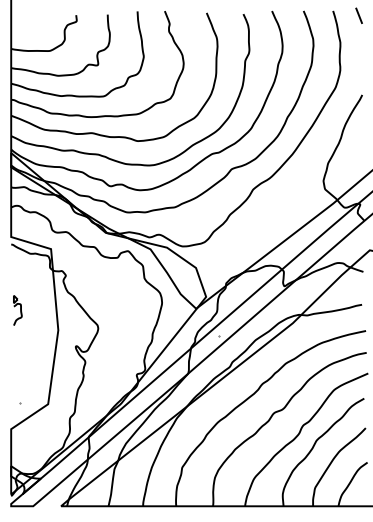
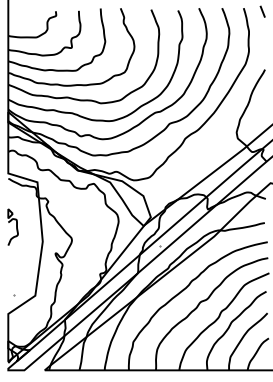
part: (17, 310) -> (12, 227), size x1.67

